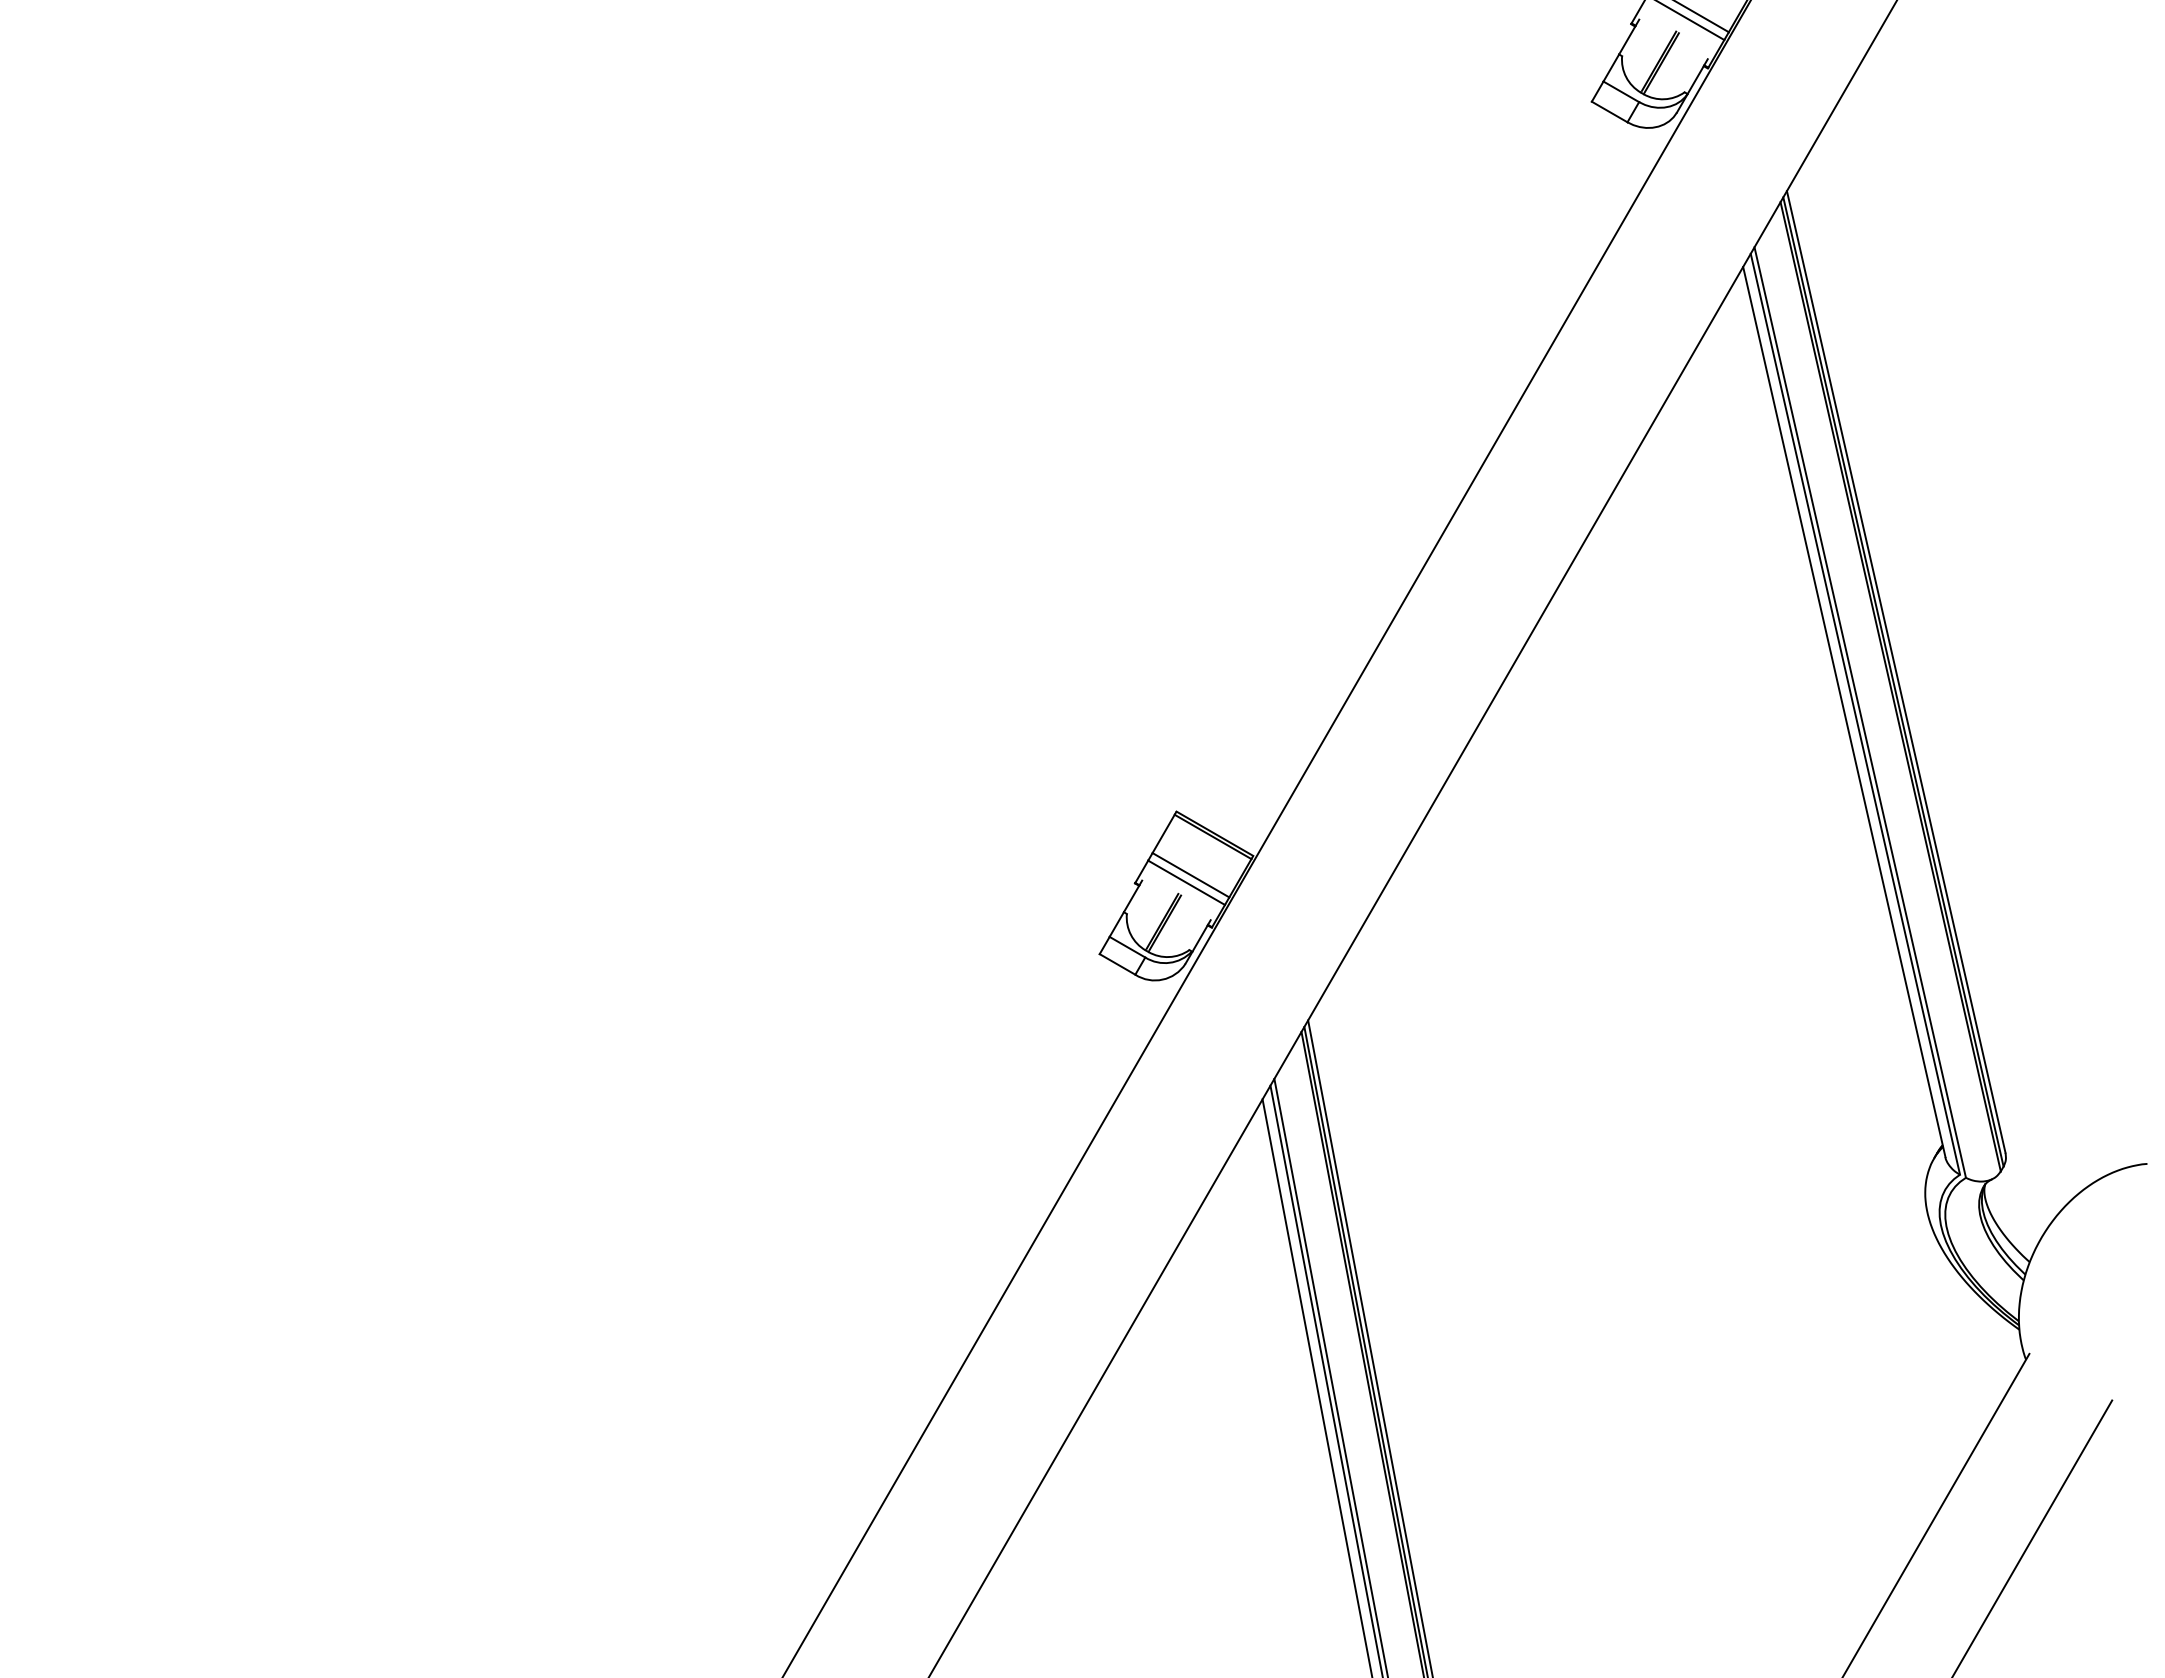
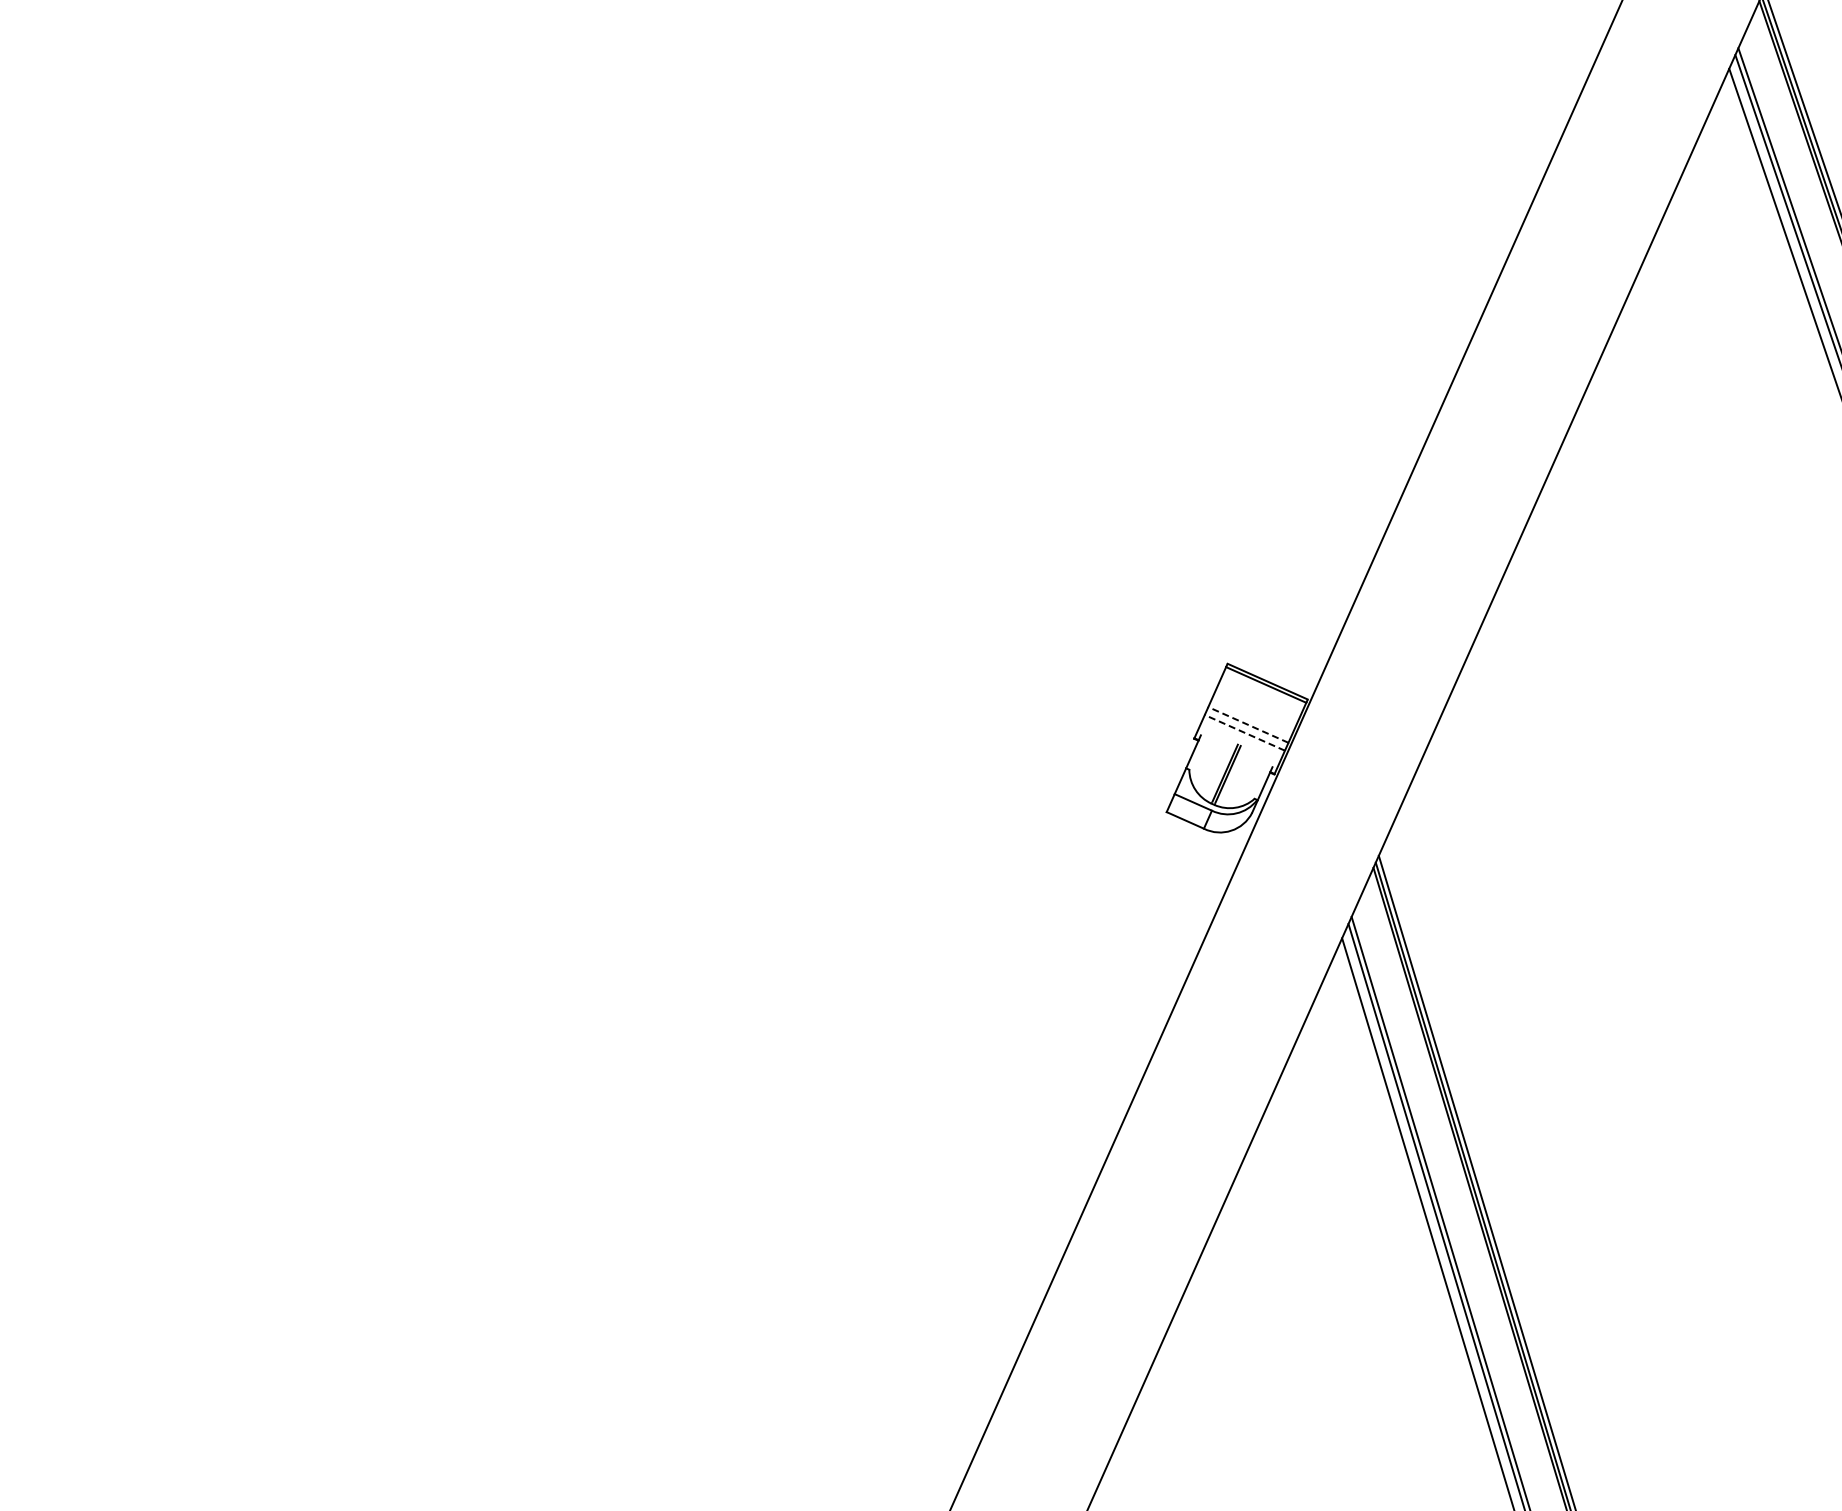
line: (1190, 874) -> (1247, 724), solid -> dashed
line: (1186, 882) -> (1244, 732), solid -> dashed

